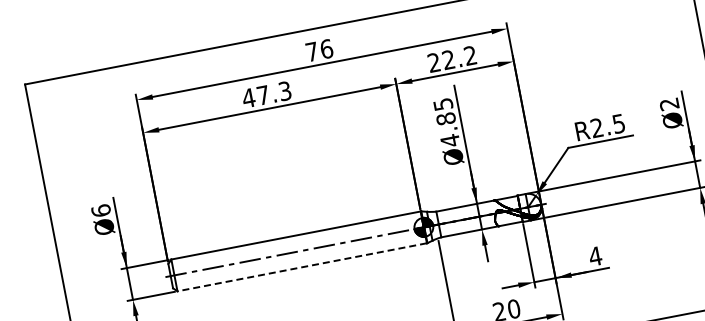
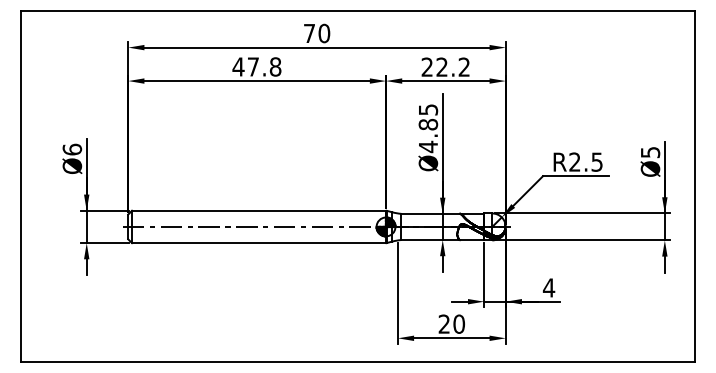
text: (326, 48) -> (324, 32), 76 -> 70
text: (284, 90) -> (275, 66), 47.3 -> 47.8
text: (669, 104) -> (650, 152), Ø2 -> Ø5
line: (301, 267) -> (258, 243), dashed -> solid

